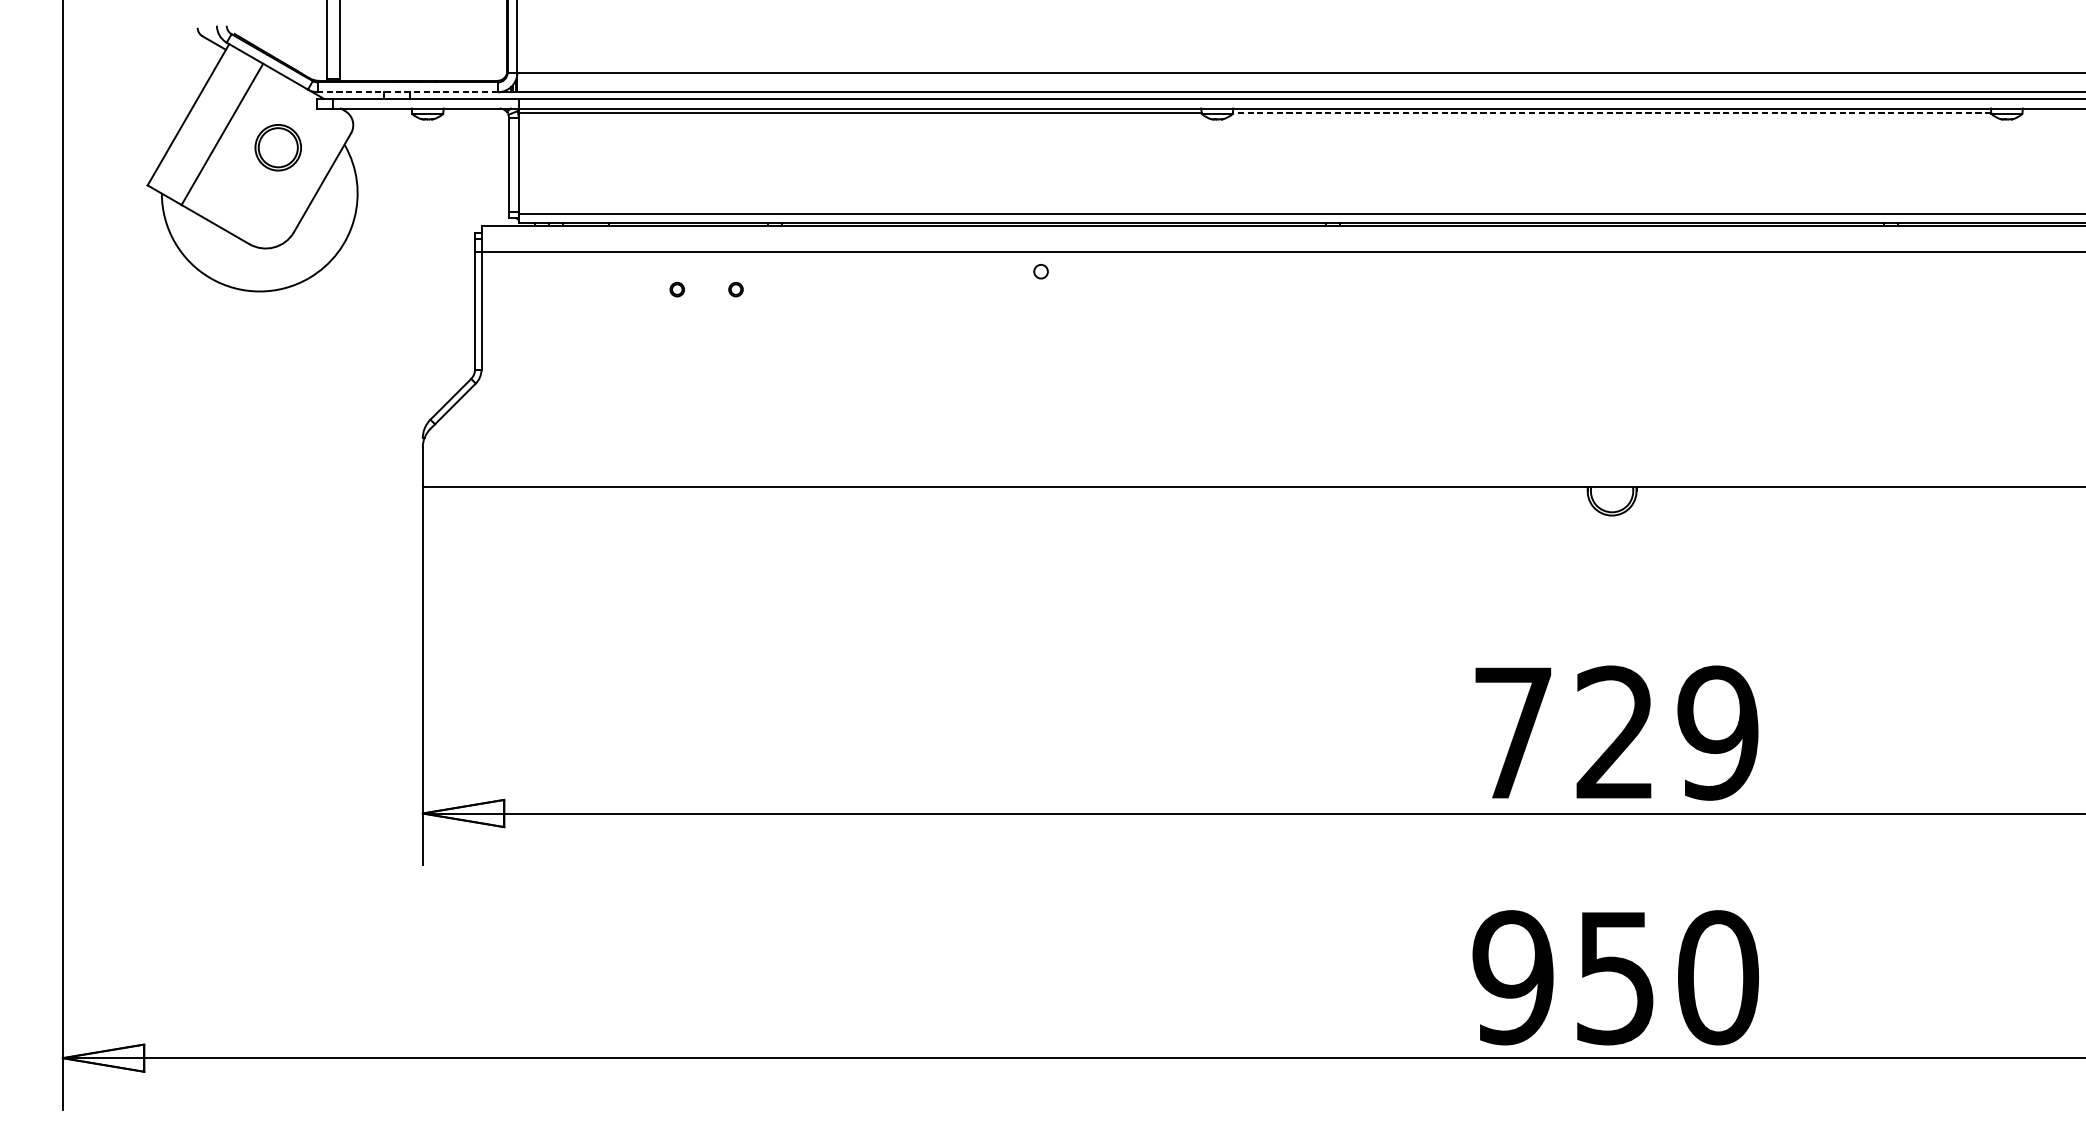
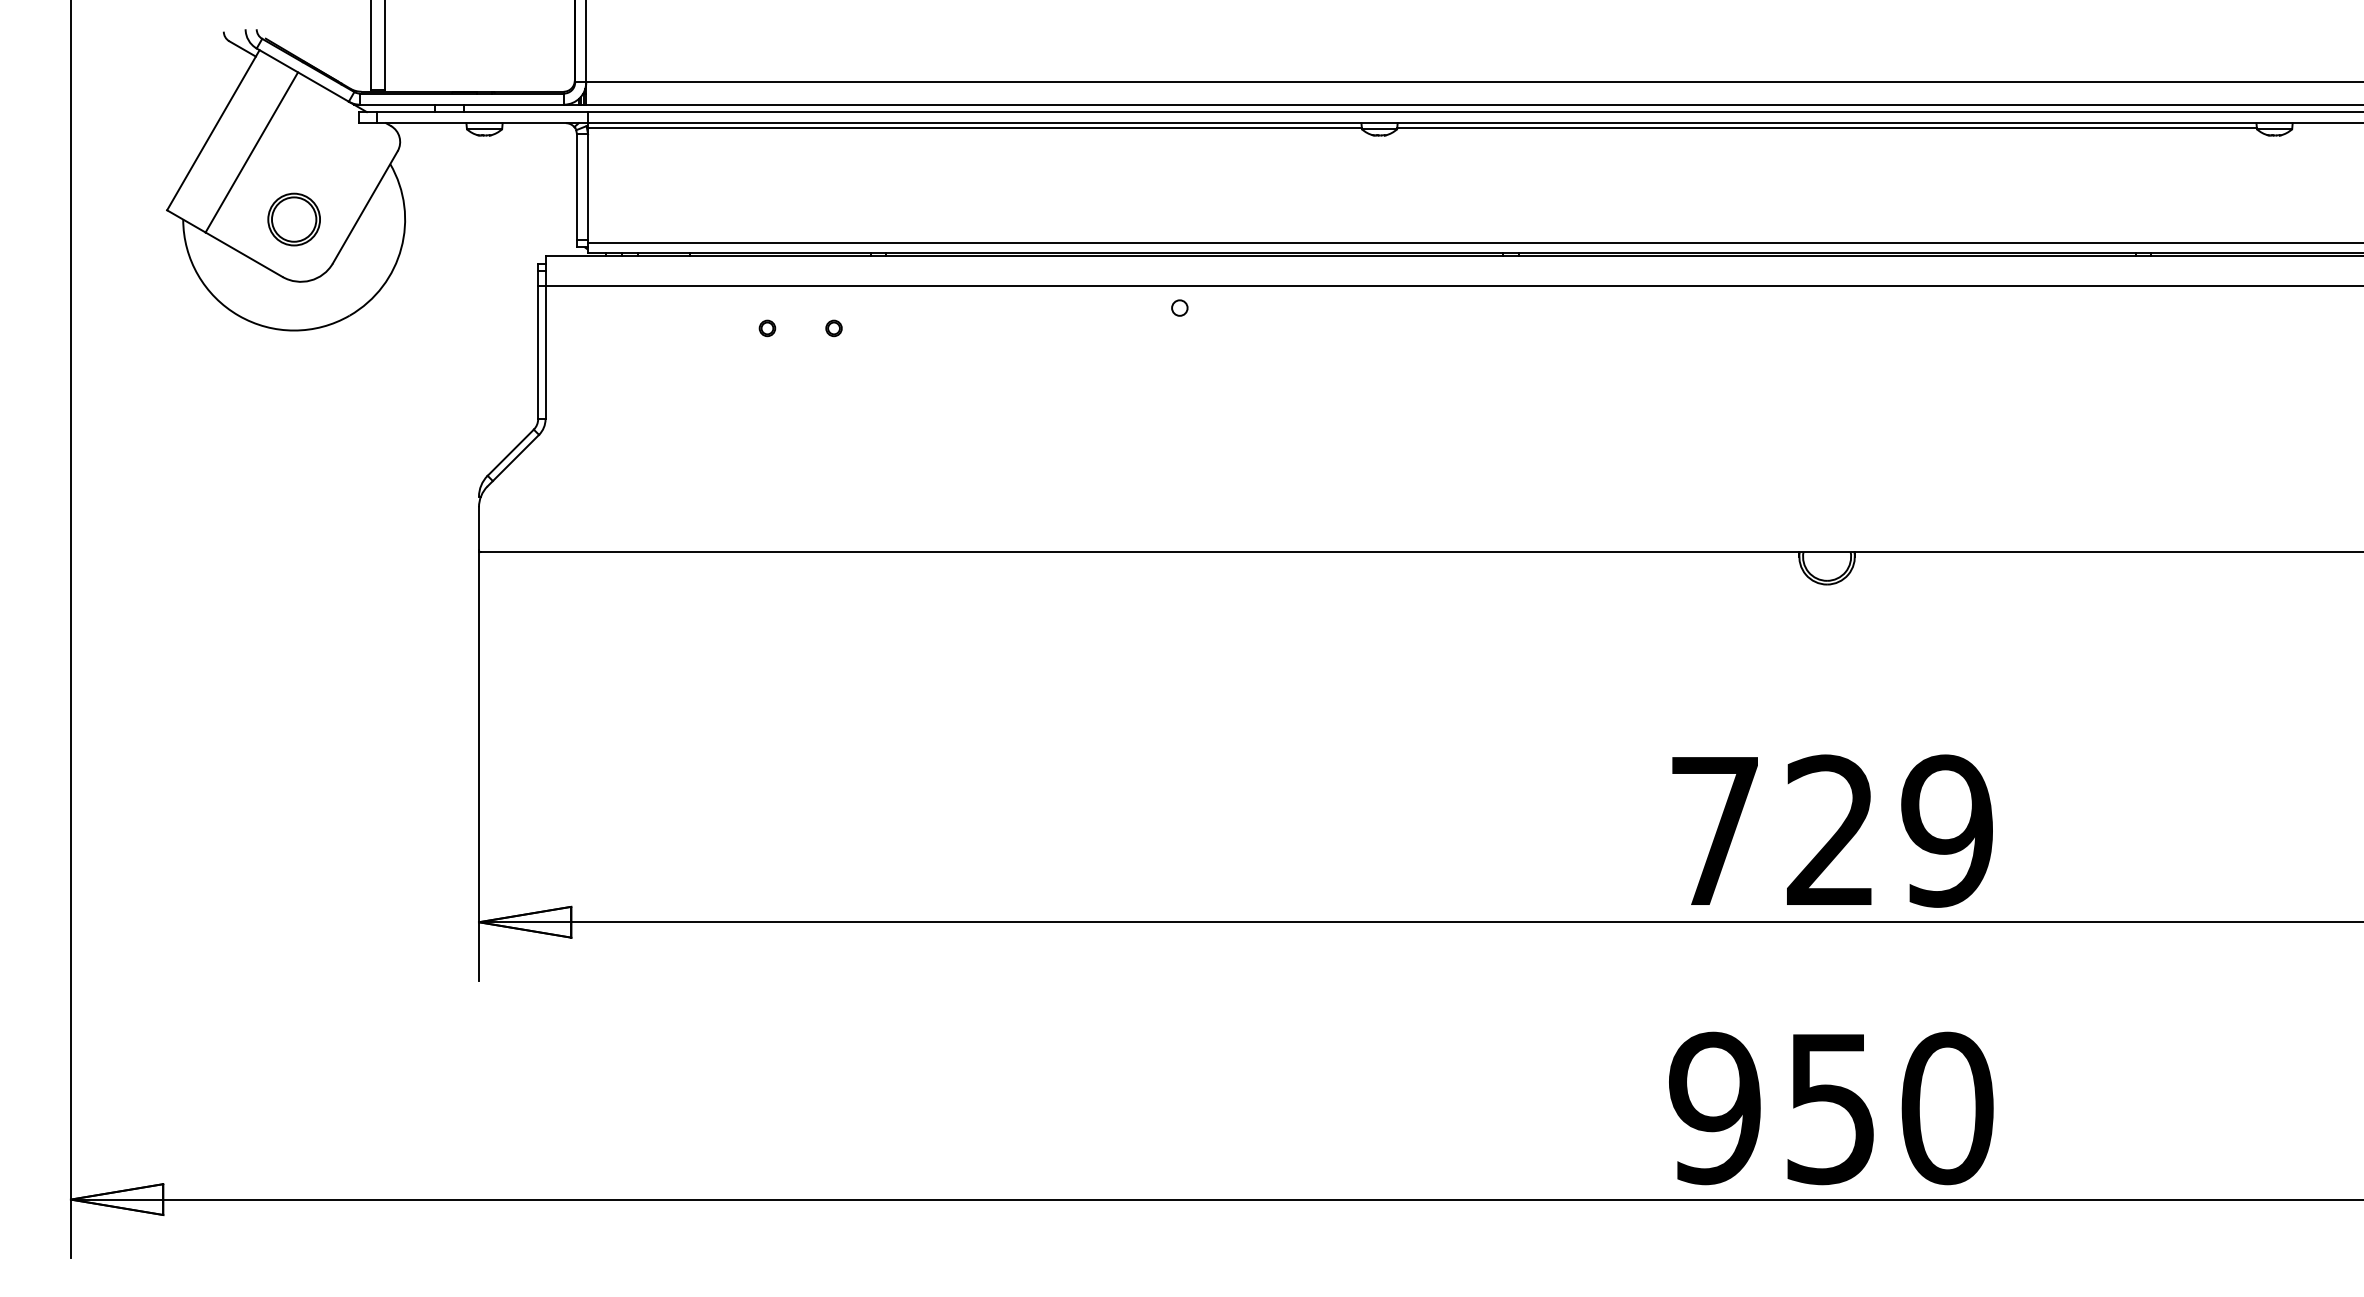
line: (407, 92) -> (461, 104), dashed -> solid
line: (1612, 112) -> (1827, 127), dashed -> solid
part: (277, 147) -> (293, 219), moved

